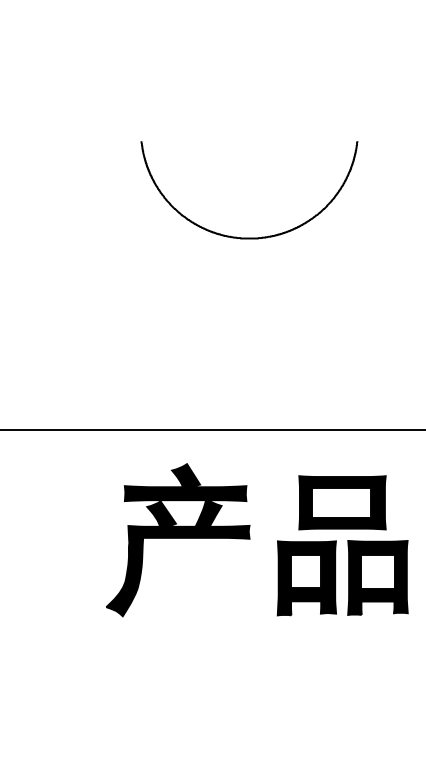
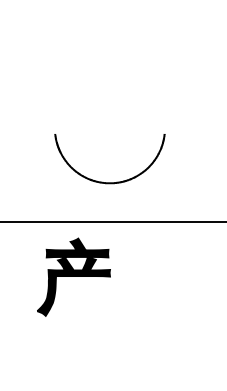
curve: (248, 237) -> (109, 182), moved
part: (343, 544) -> (157, 279), removed

